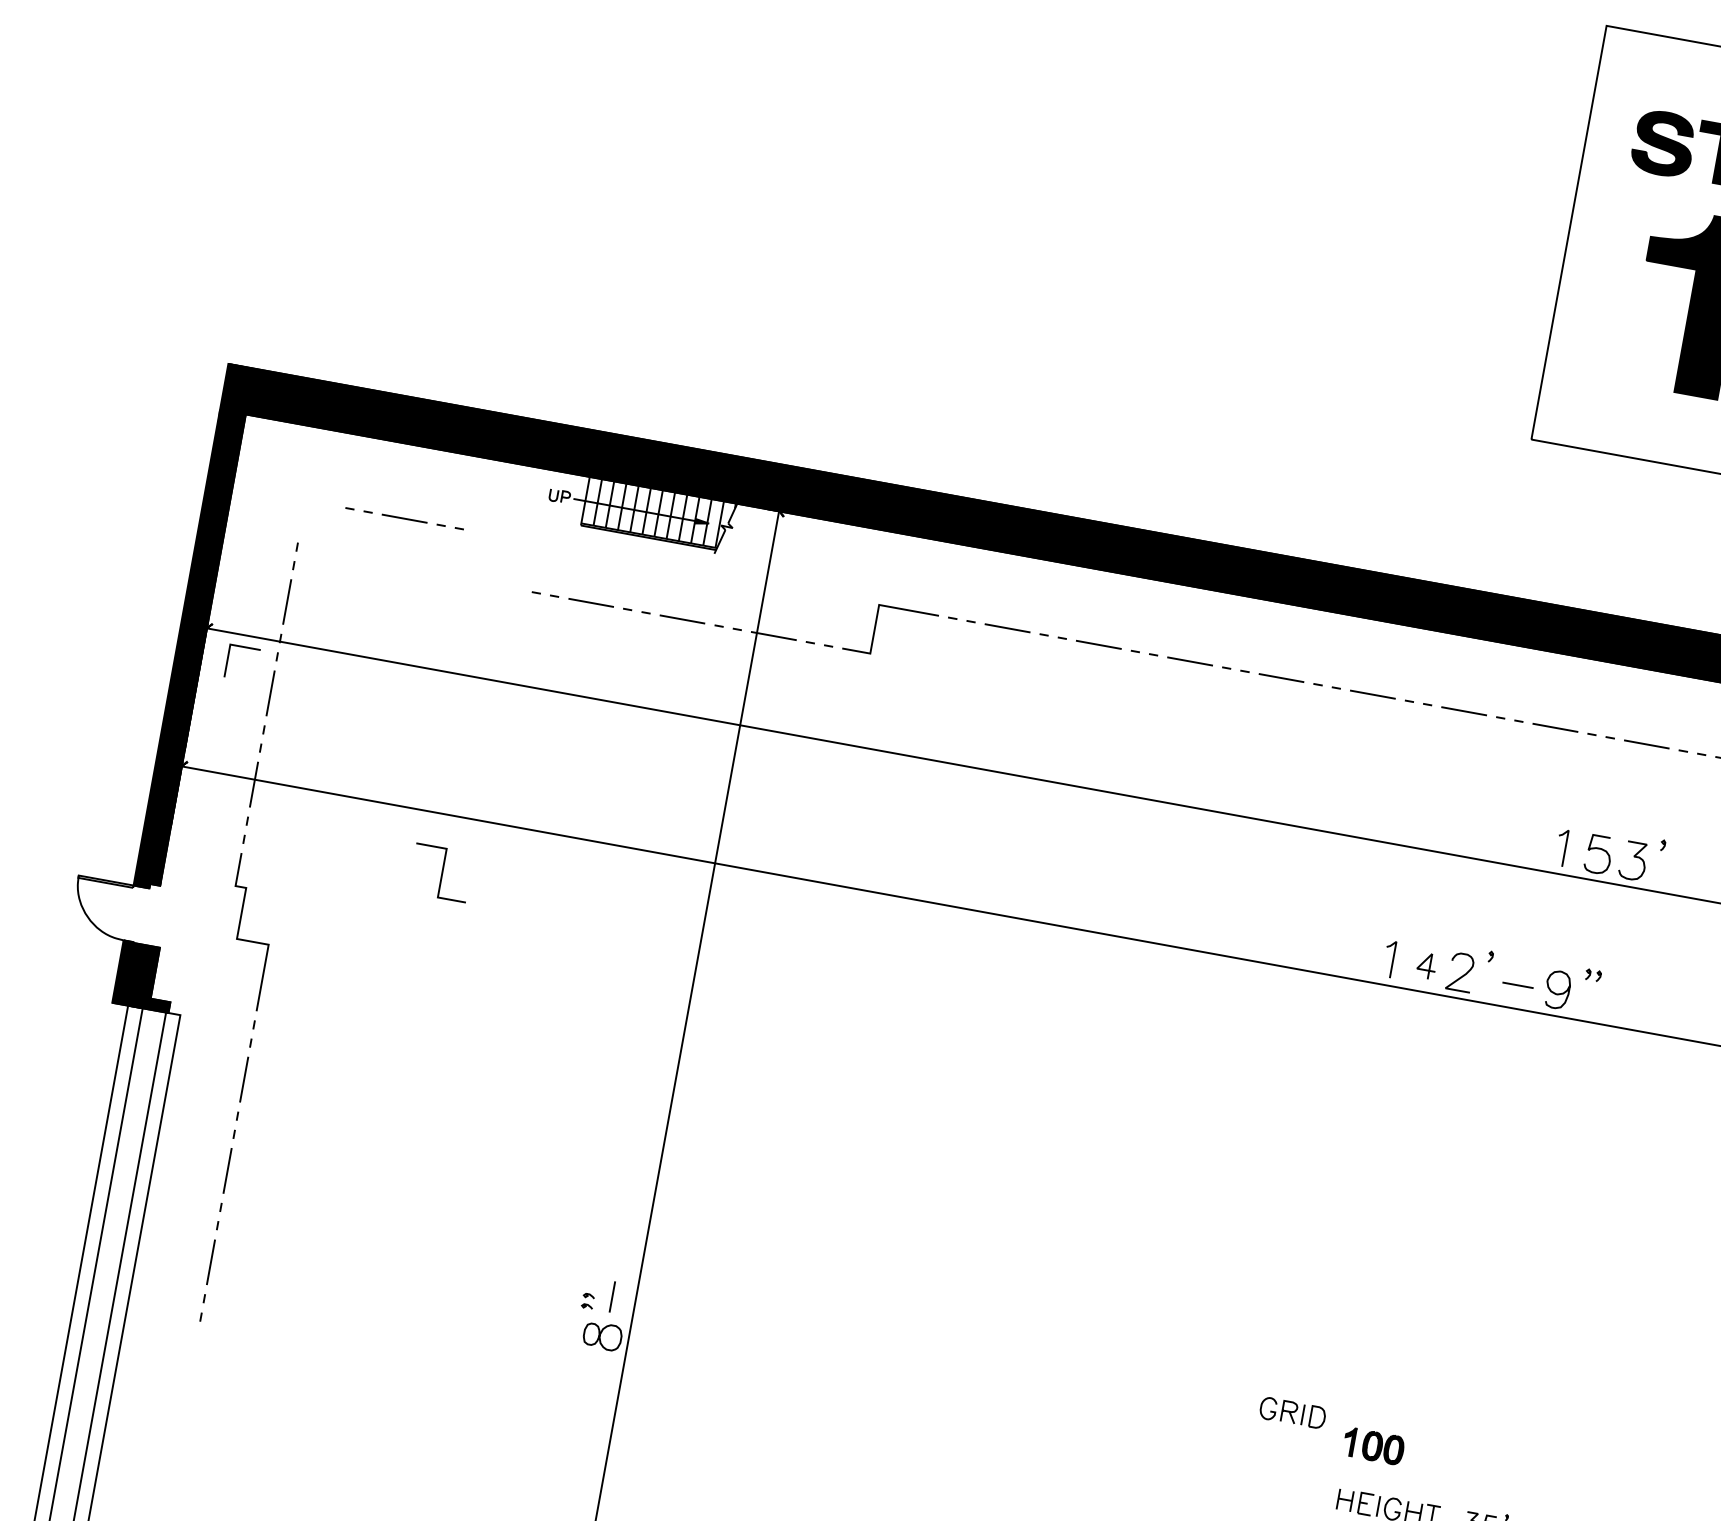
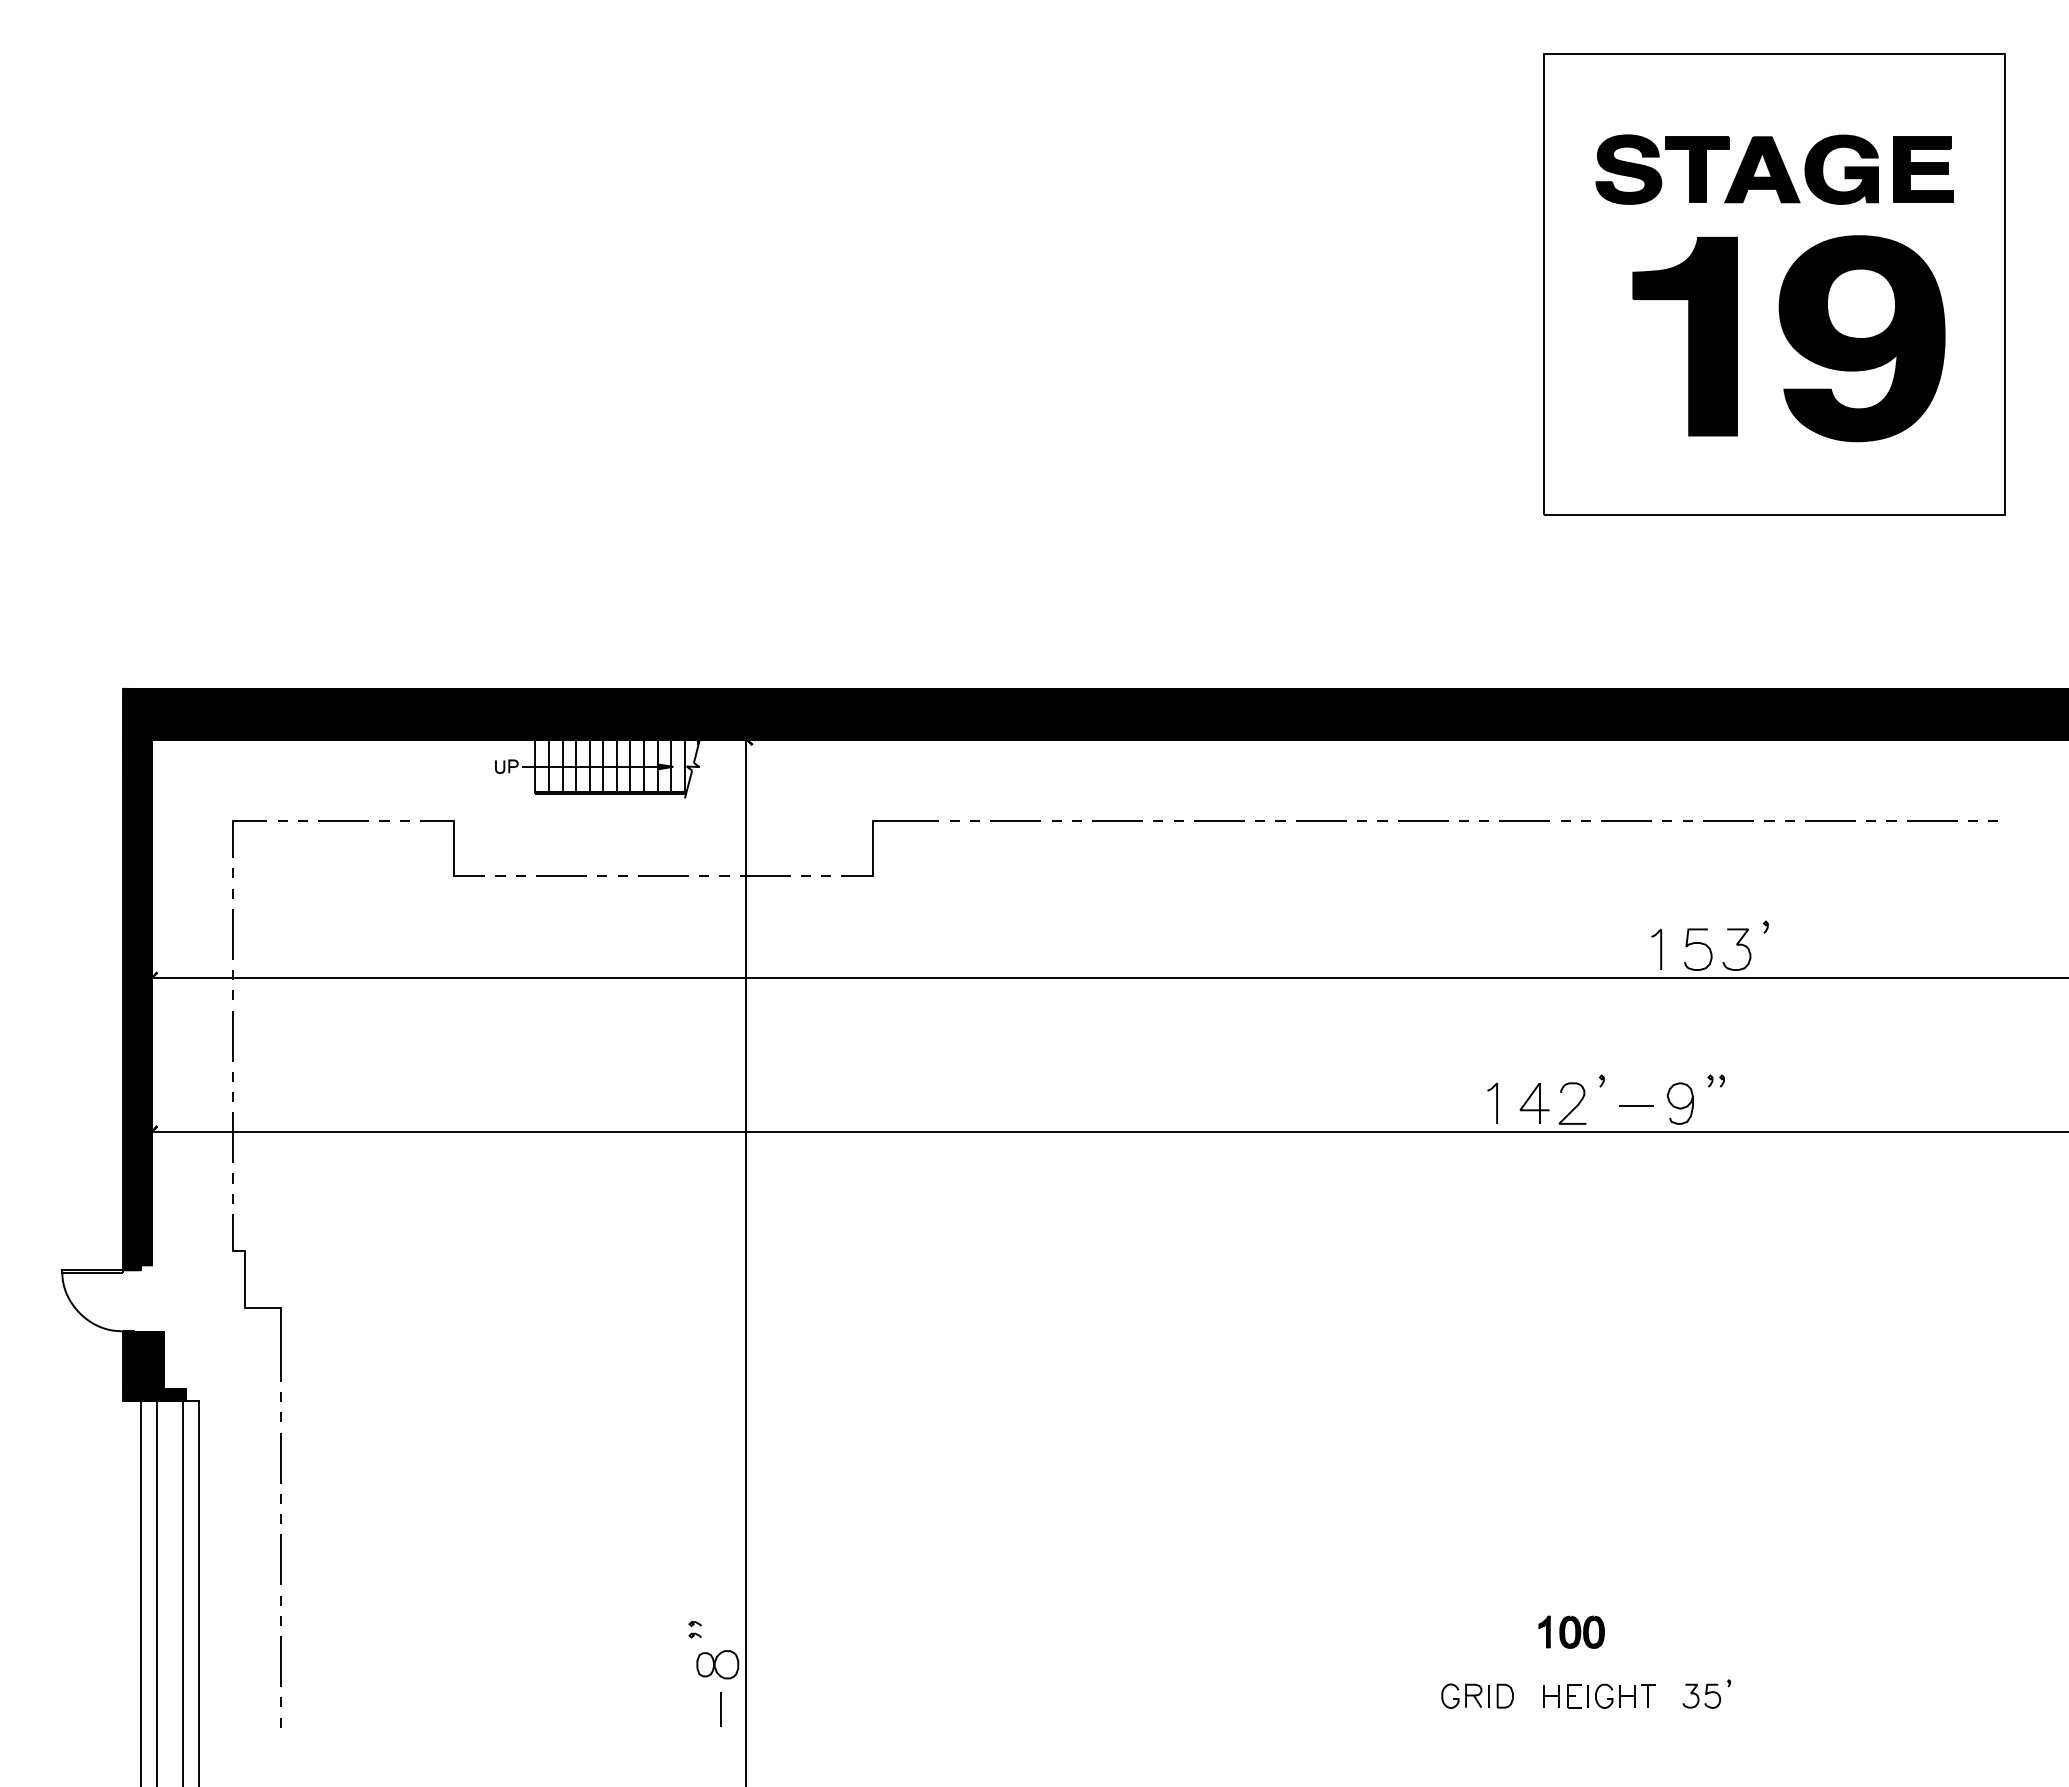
line: (227, 660) -> (233, 838), moved
line: (441, 873) -> (453, 848), moved
part: (1426, 965) -> (1534, 1103), size x1.43
line: (612, 1297) -> (720, 1709), moved
part: (1292, 1412) -> (1477, 1695), moved

